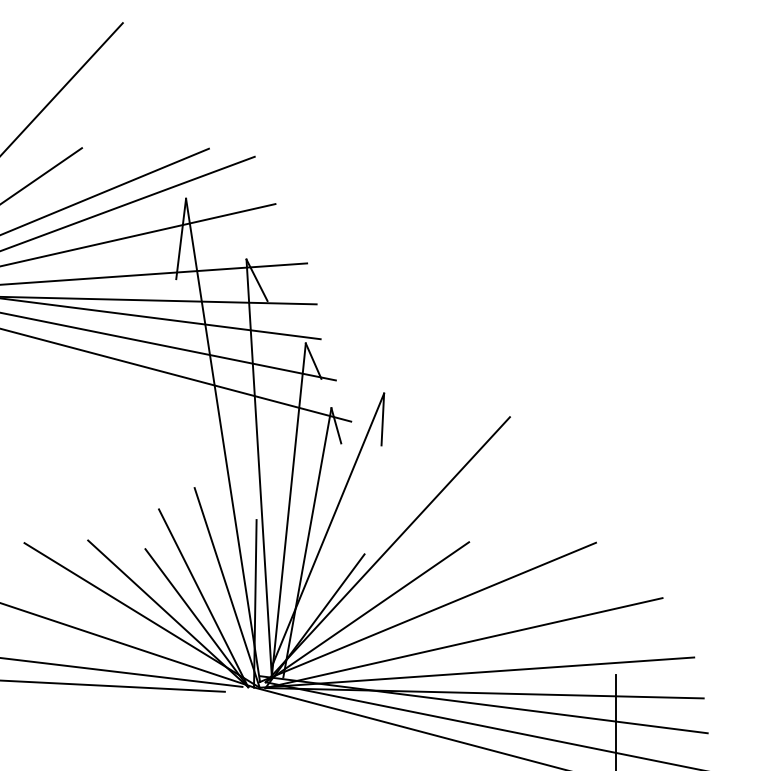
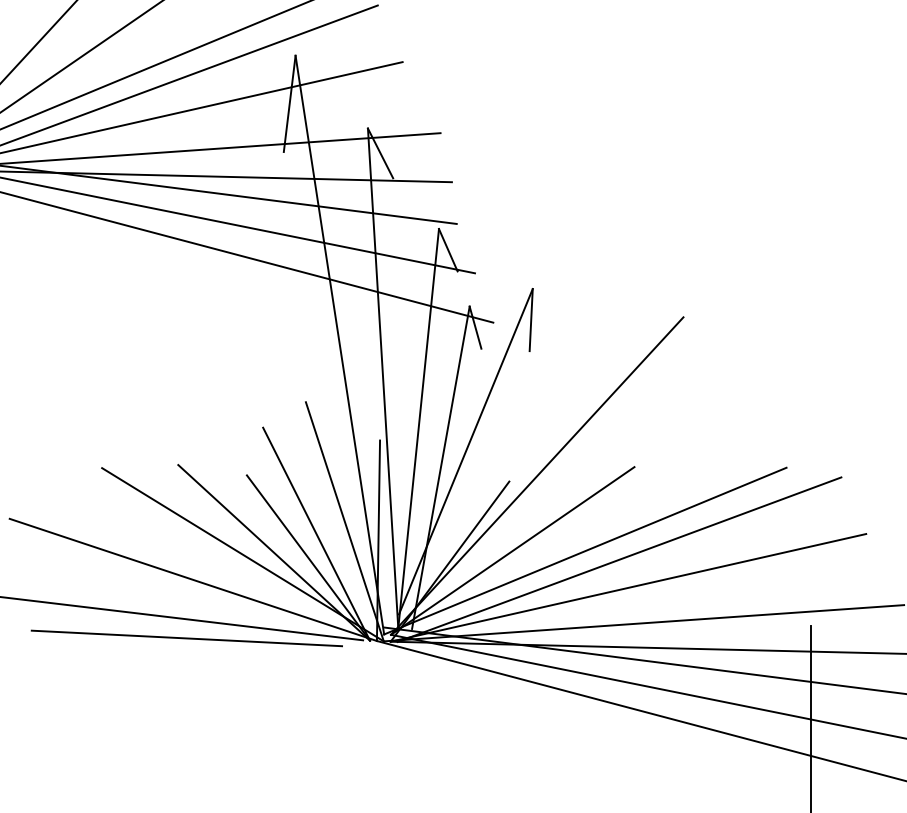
line: (456, 619) -> (619, 559), added

